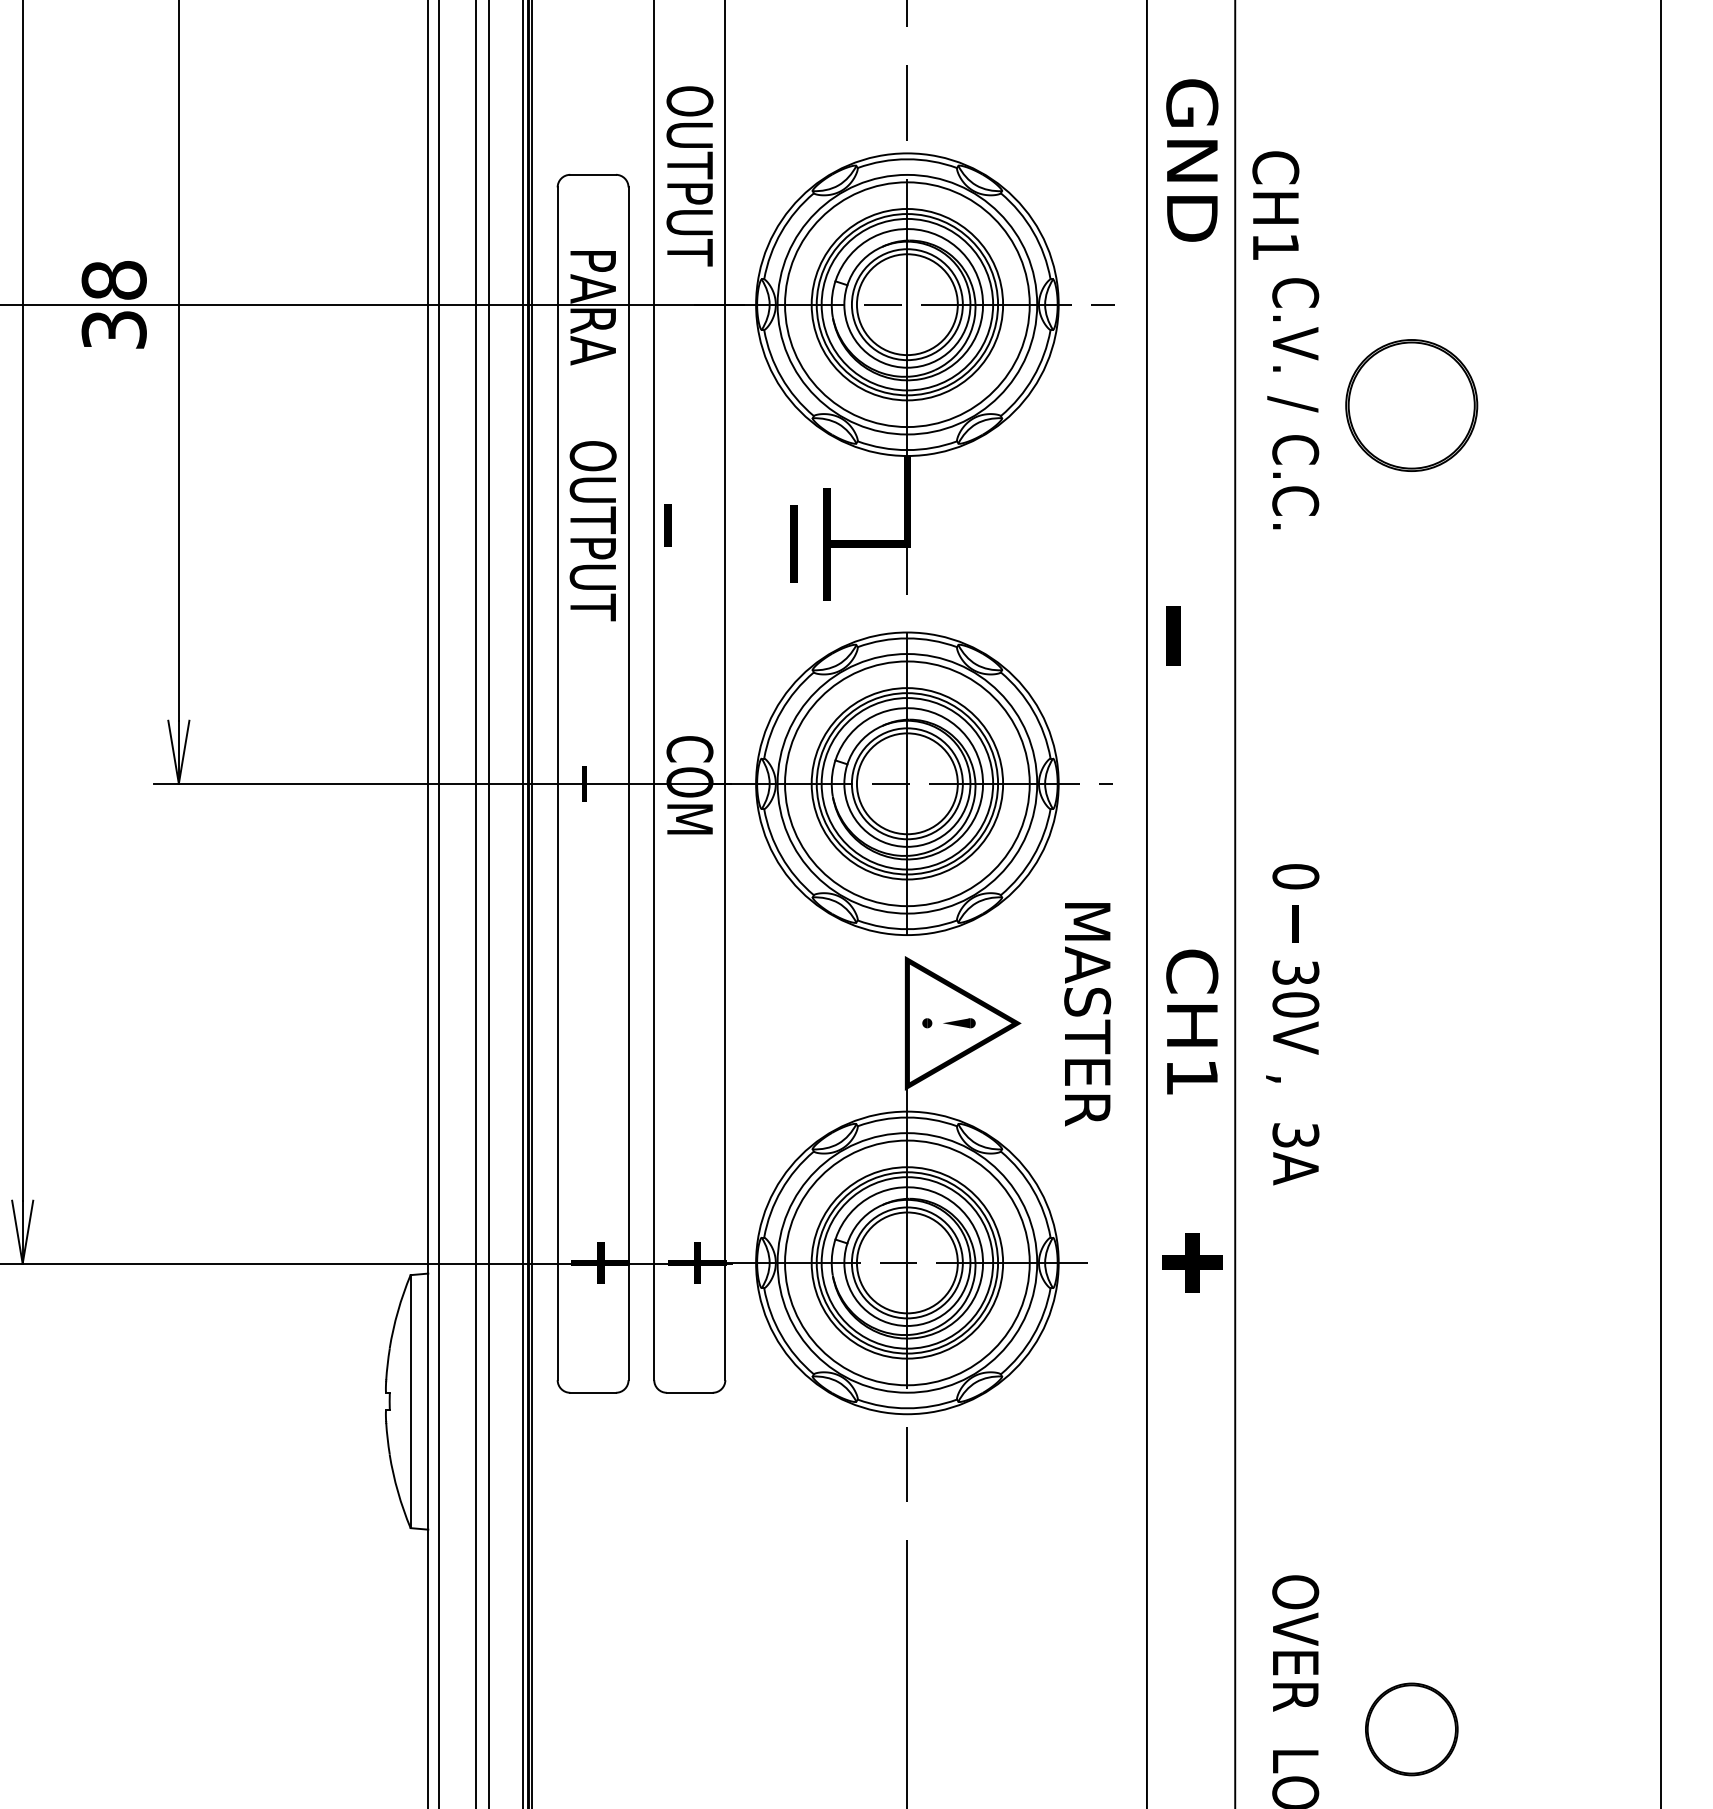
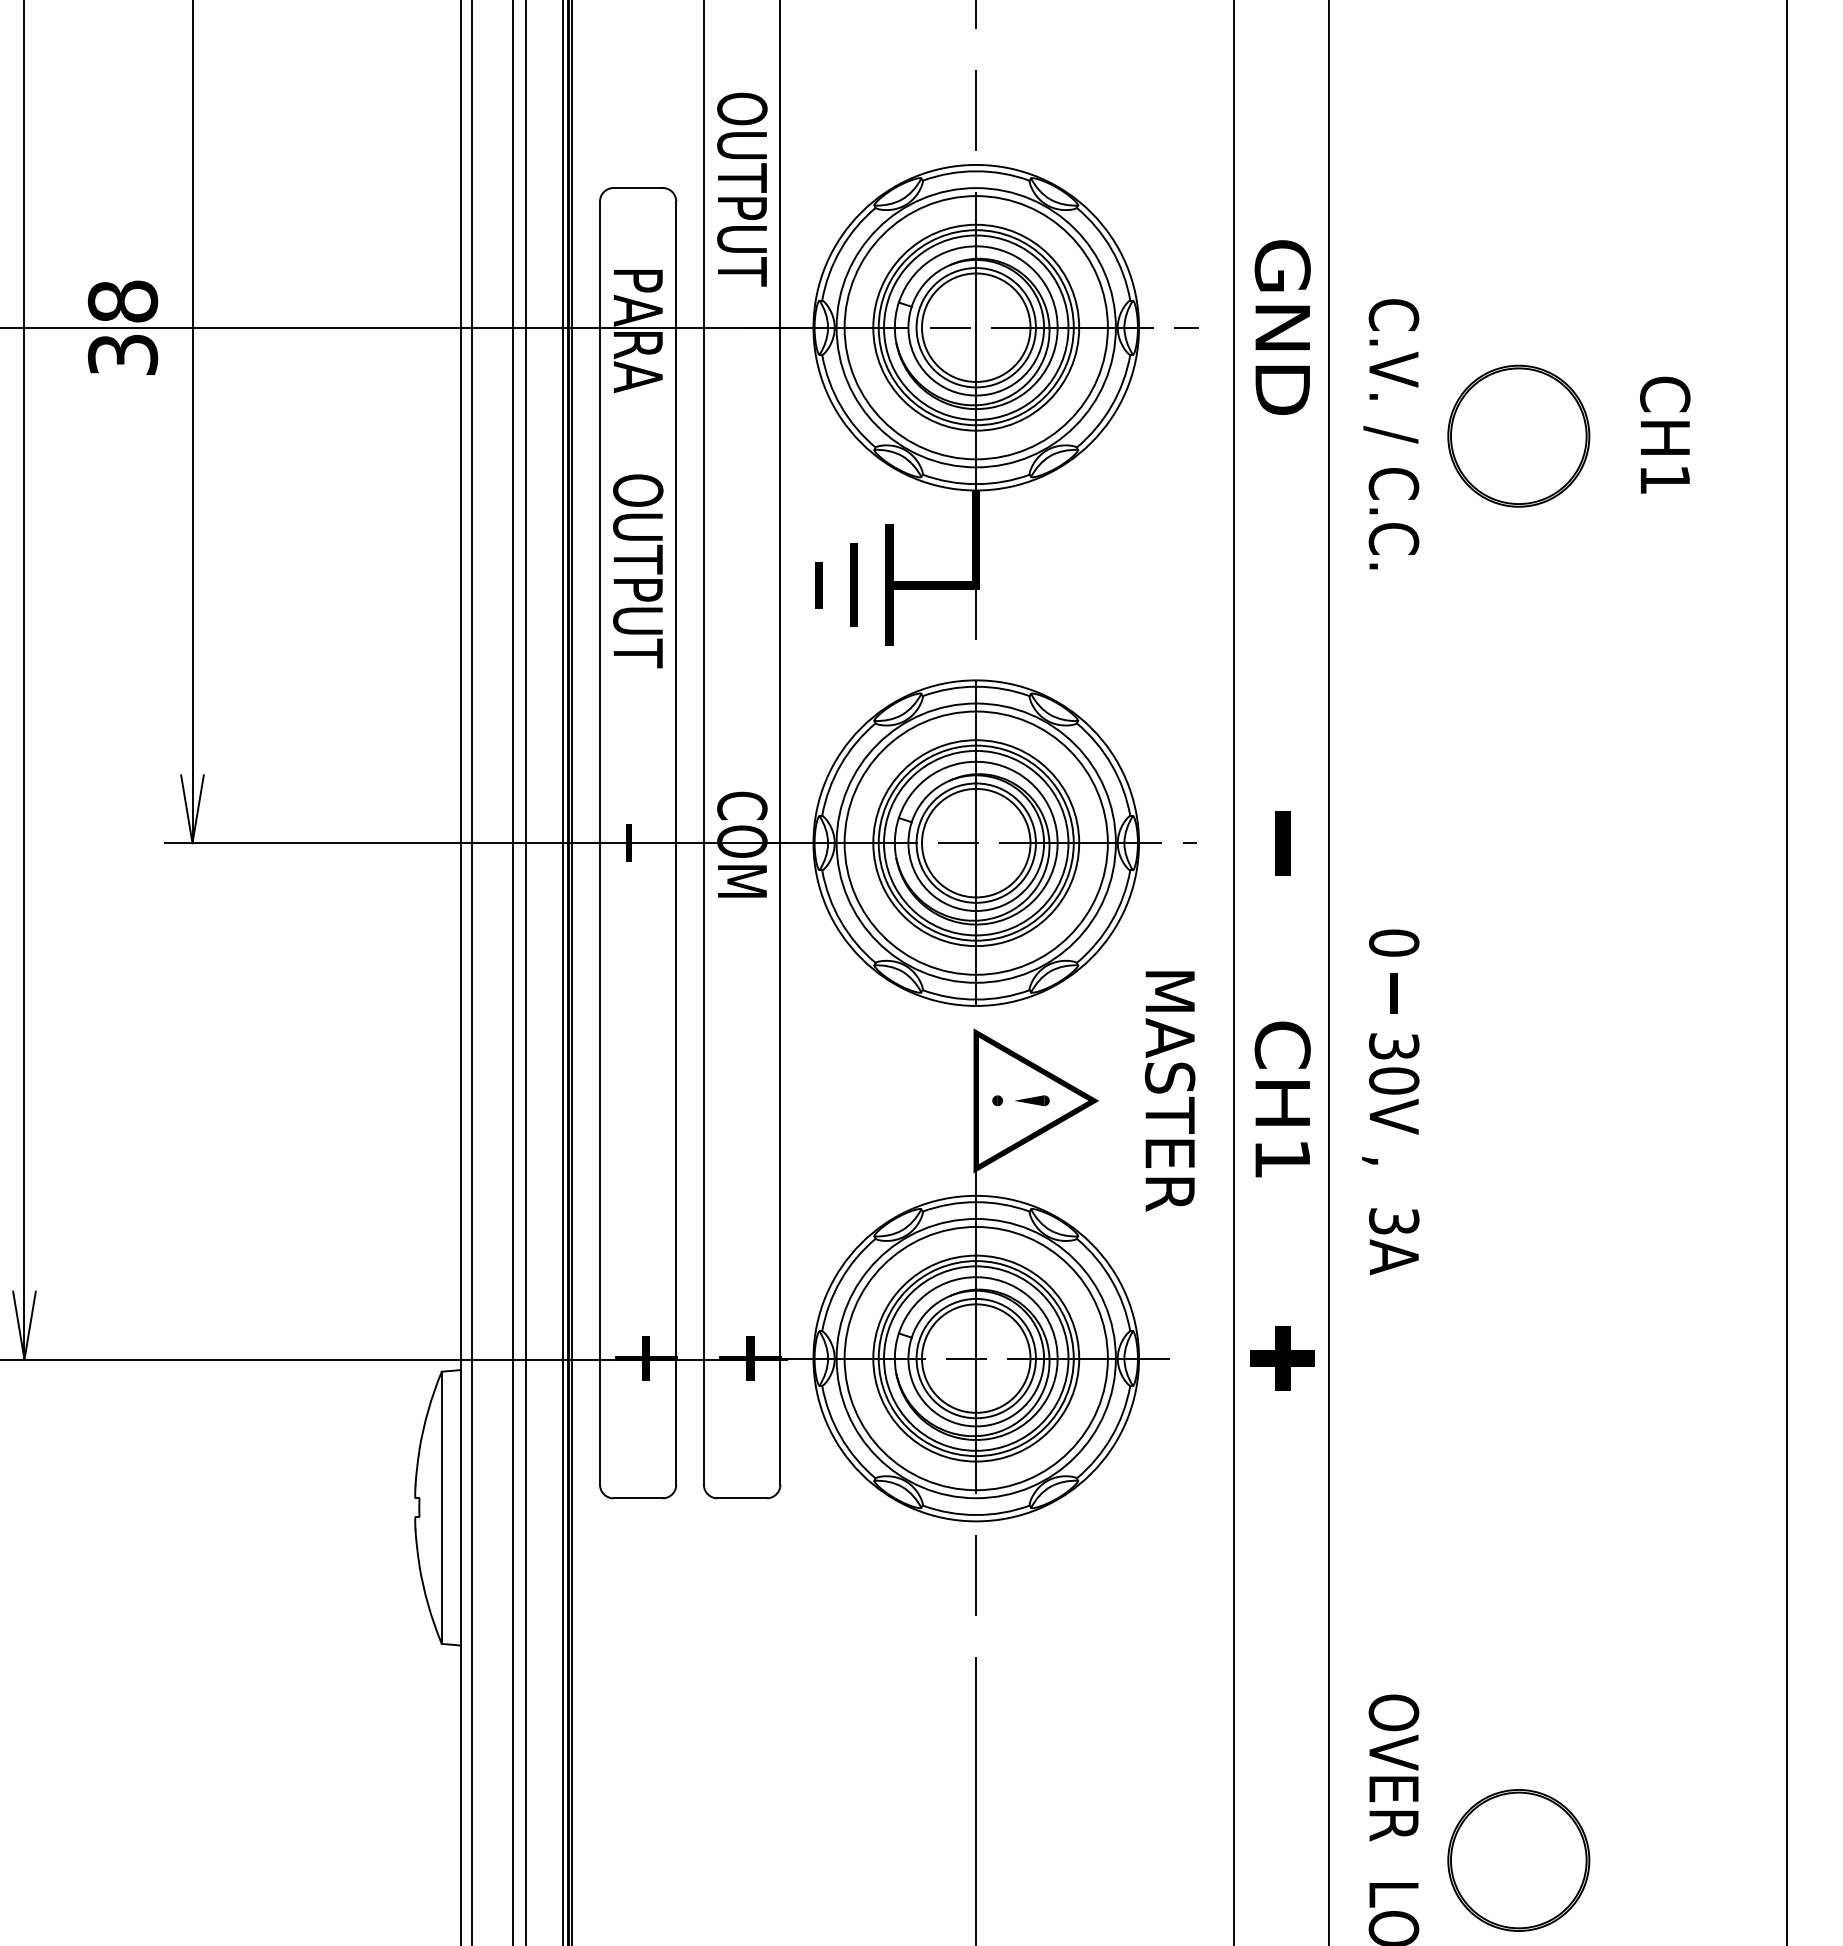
text: (1192, 160) -> (1282, 327), moved
text: (1275, 205) -> (1664, 435), moved
line: (667, 525) -> (818, 585), moved
line: (1173, 635) -> (1282, 842), moved
part: (1411, 1729) -> (1518, 1860), size x1.43

